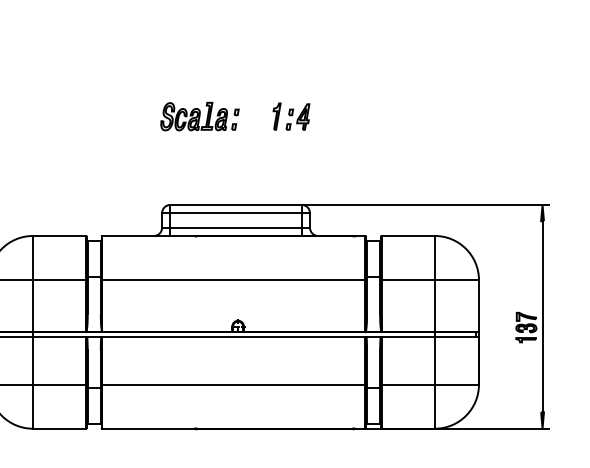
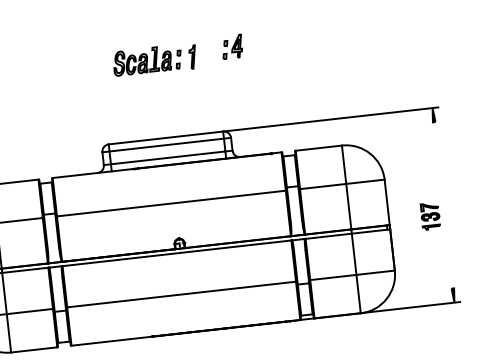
part: (199, 116) -> (147, 60), moved
part: (297, 116) -> (231, 46), moved
line: (542, 316) -> (443, 205), removed

